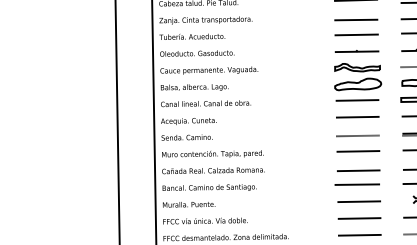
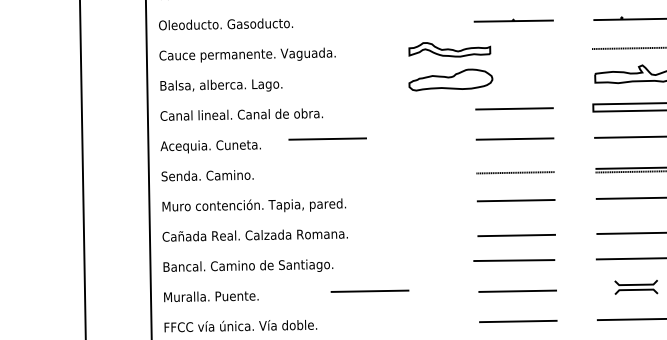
part: (358, 77) -> (451, 67), moved
line: (253, 117) -> (327, 139), added
line: (276, 201) -> (368, 290), added

